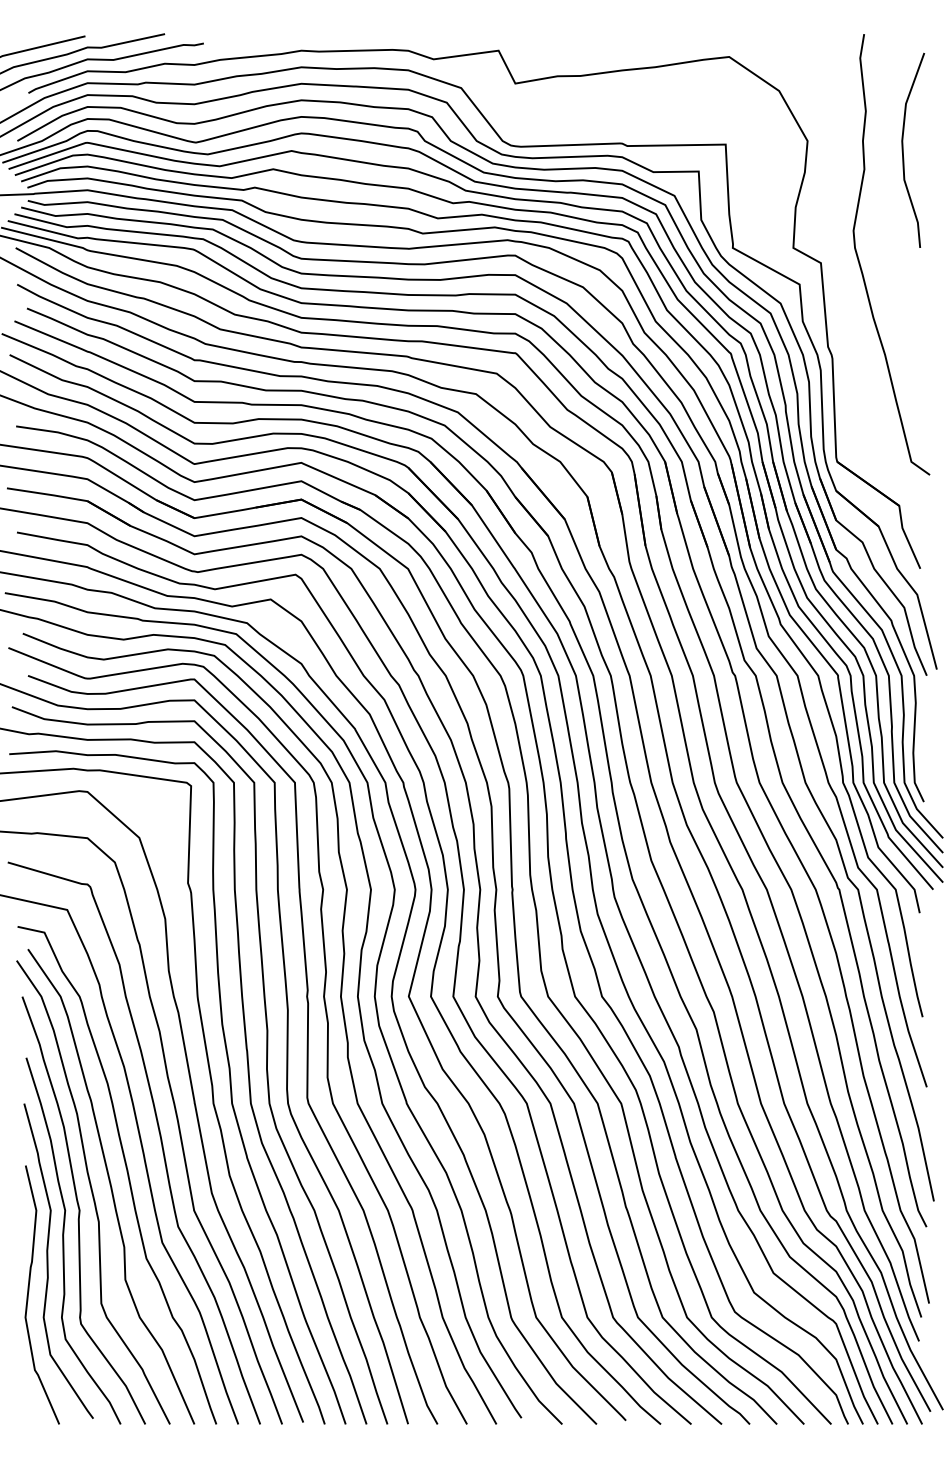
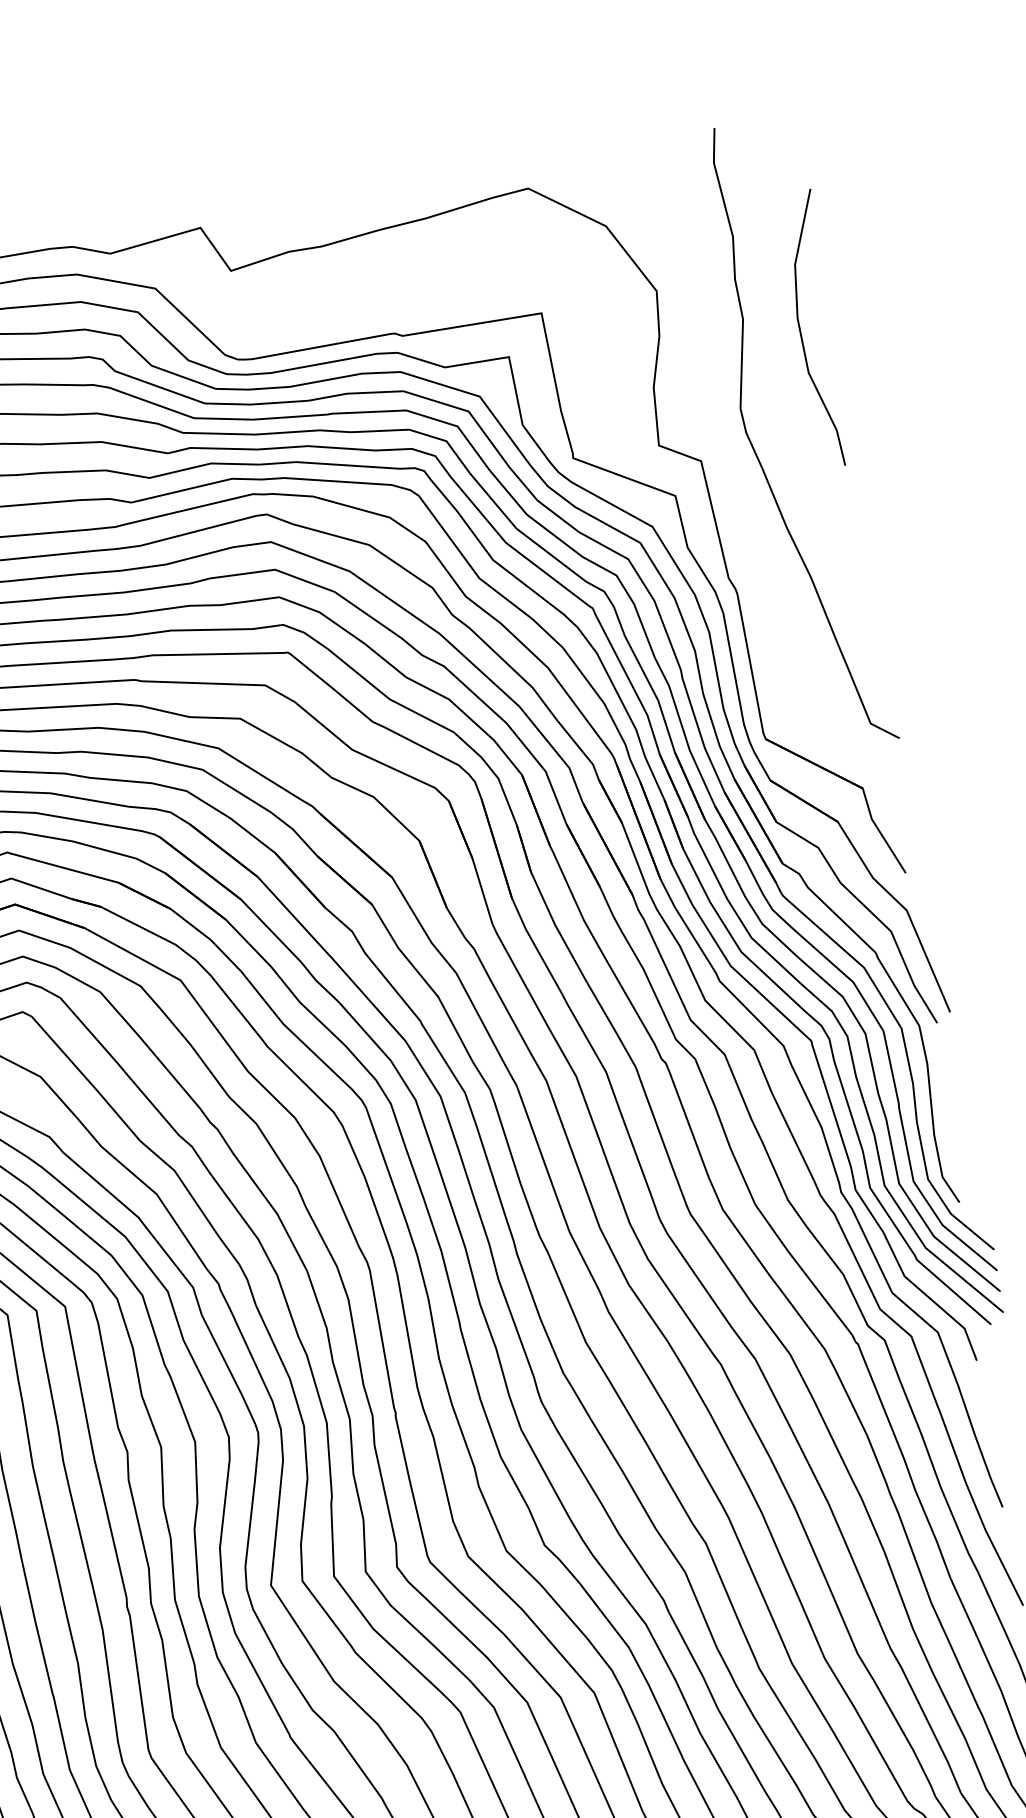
curve: (903, 149) -> (801, 329), moved

